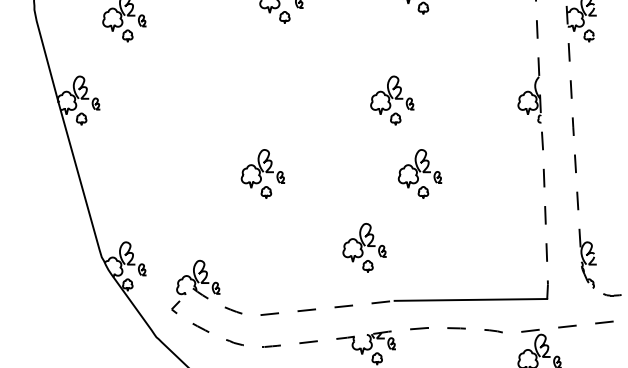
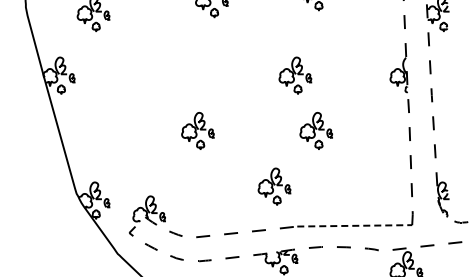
line: (471, 299) -> (355, 225), solid -> dashed

